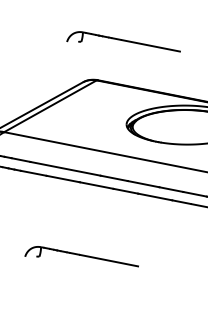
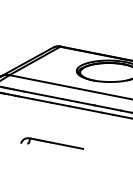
part: (122, 41) -> (74, 25), removed

